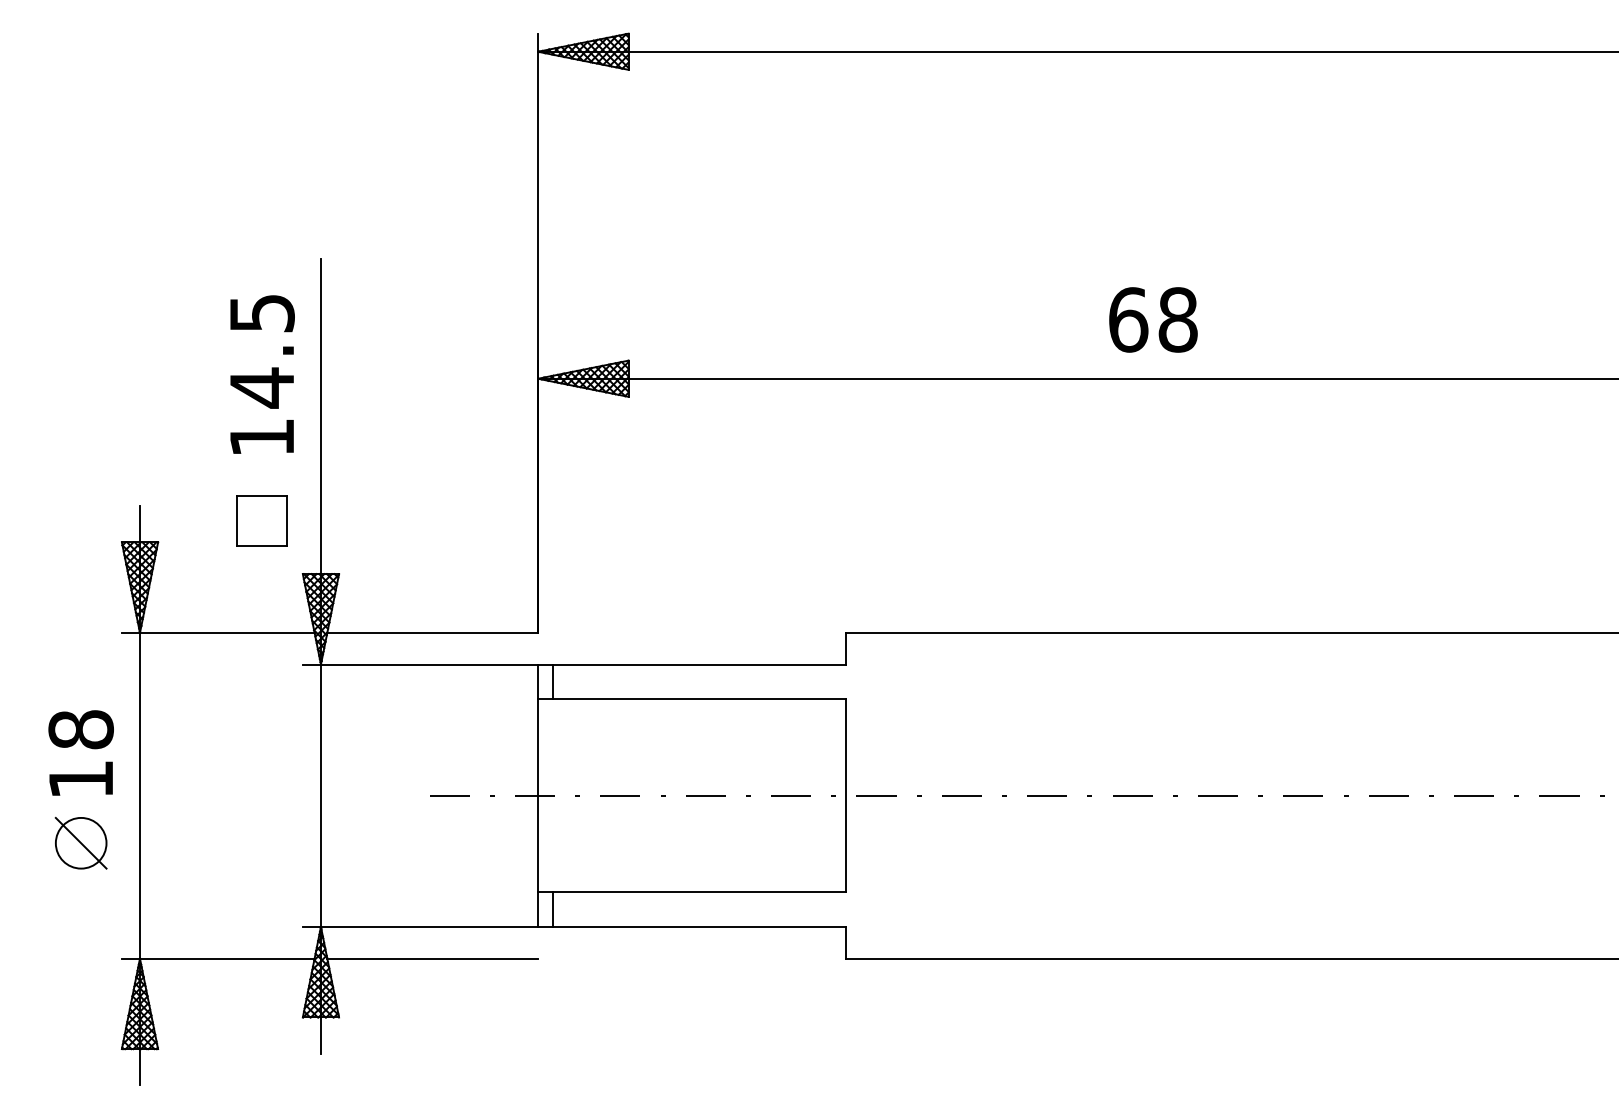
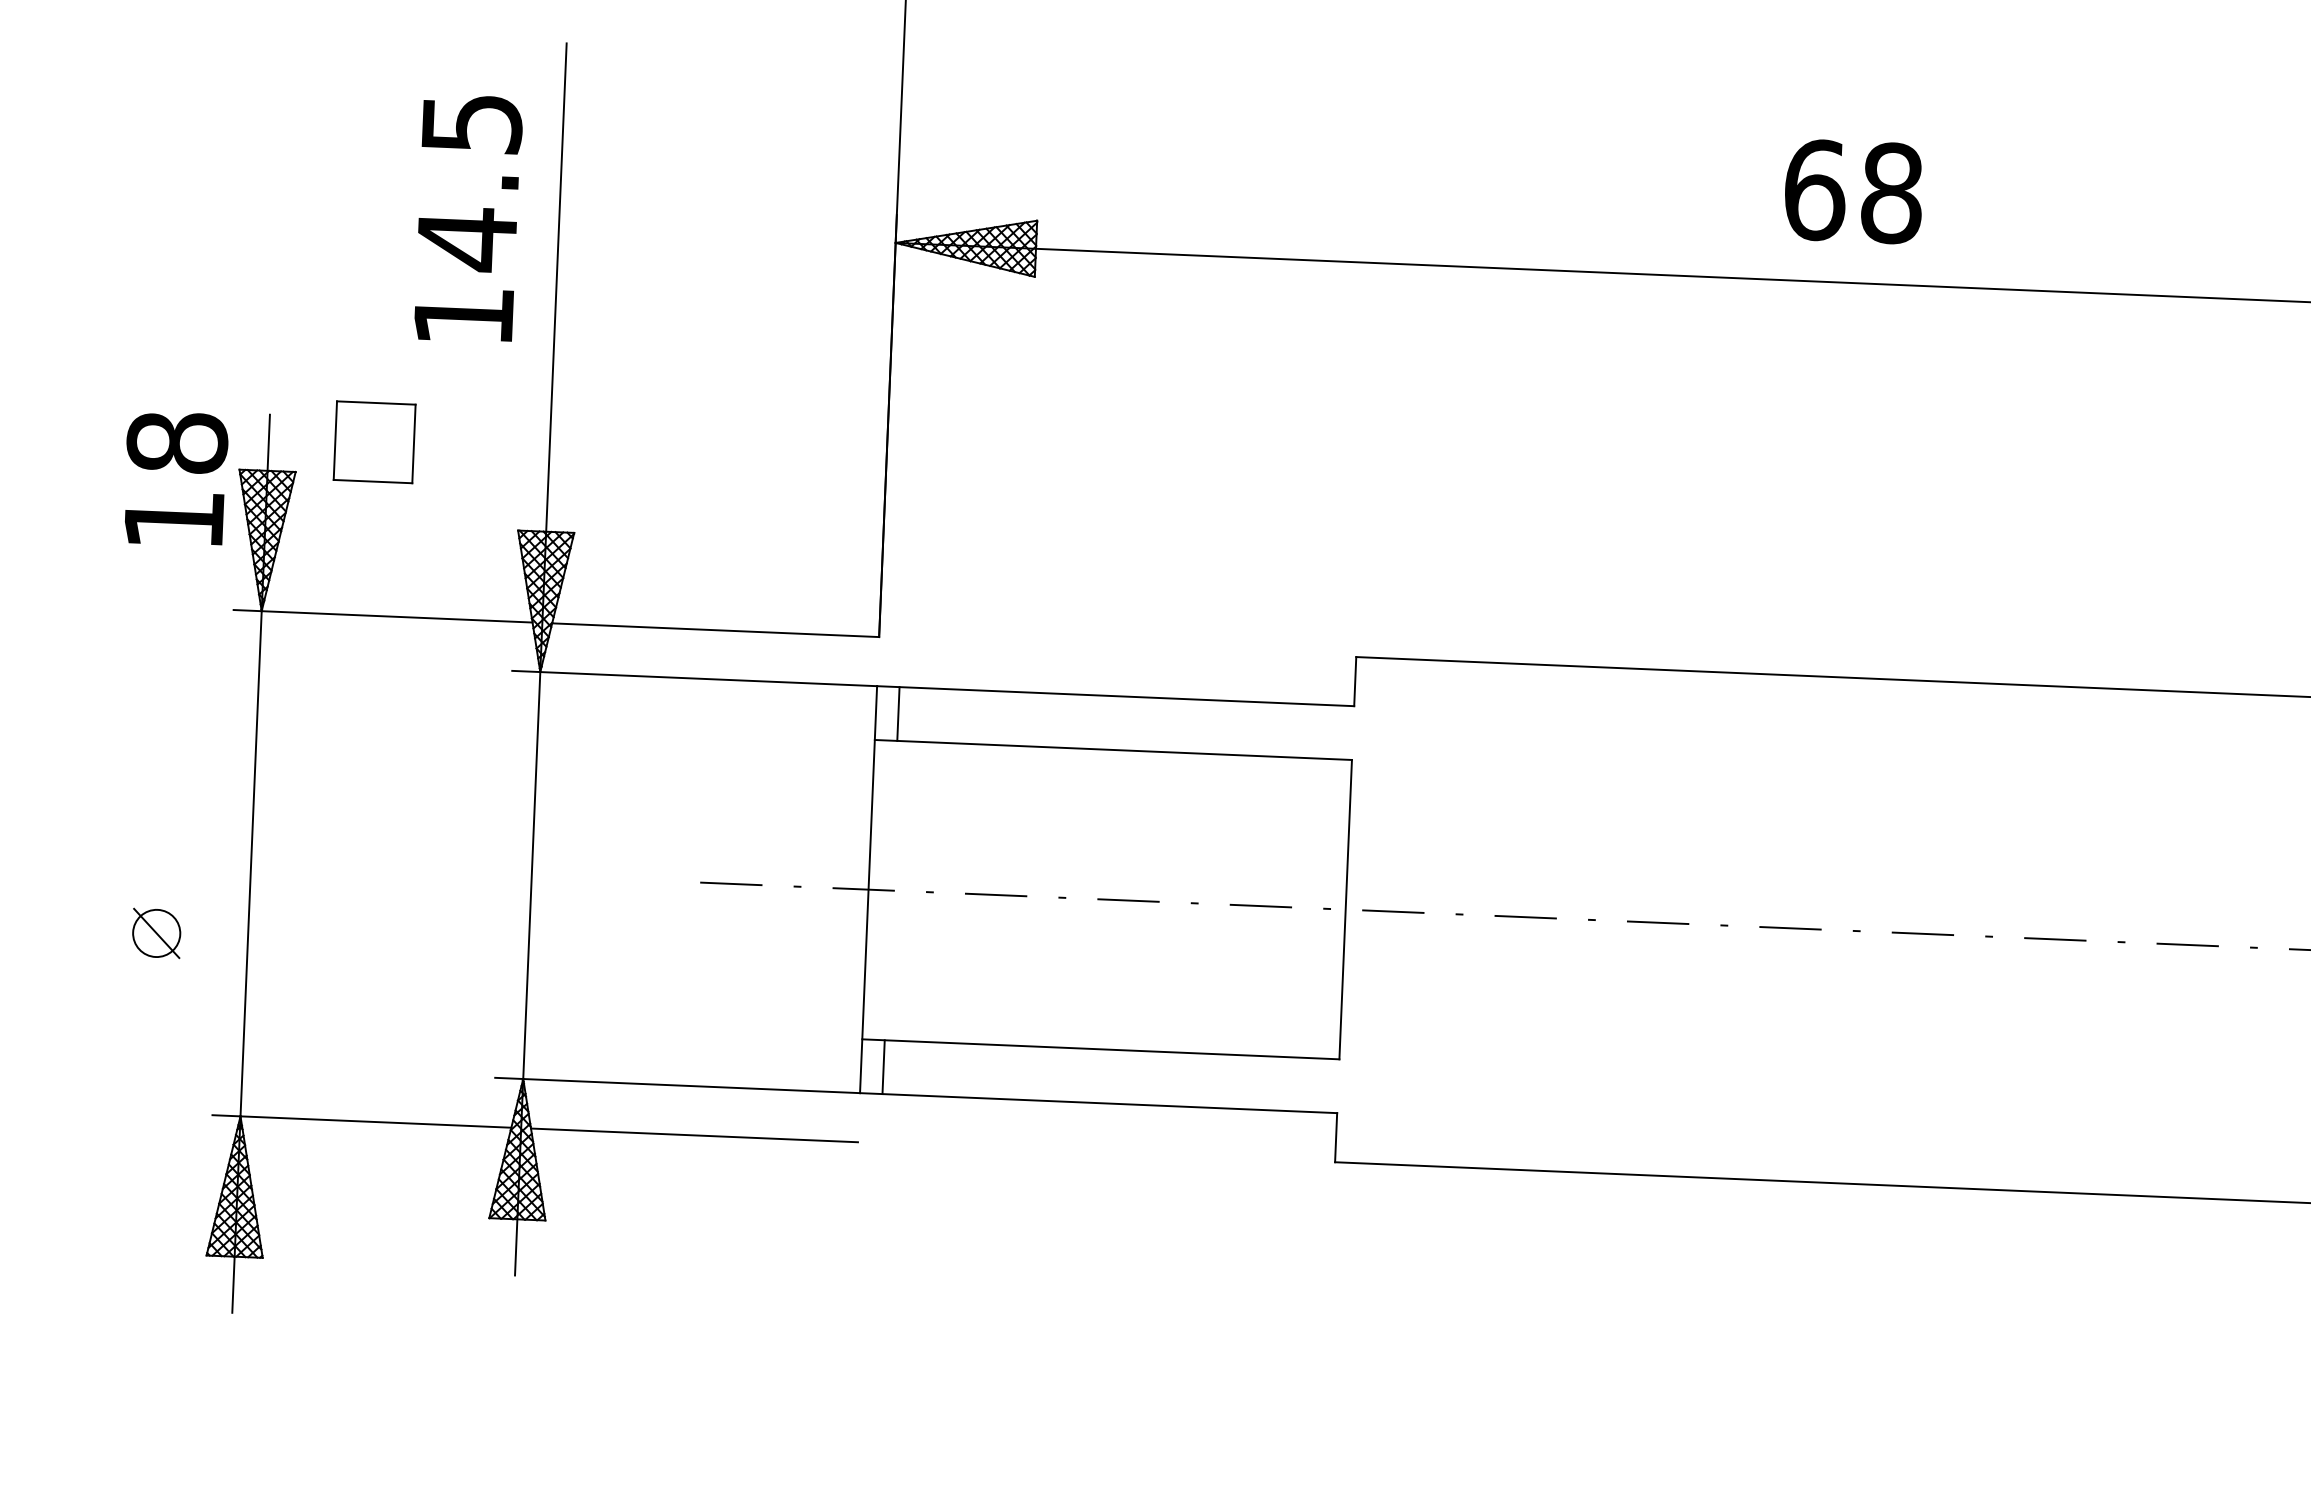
part: (261, 520) -> (373, 441), moved
text: (80, 752) -> (174, 477), moved
part: (80, 842) -> (155, 932), size x0.6

